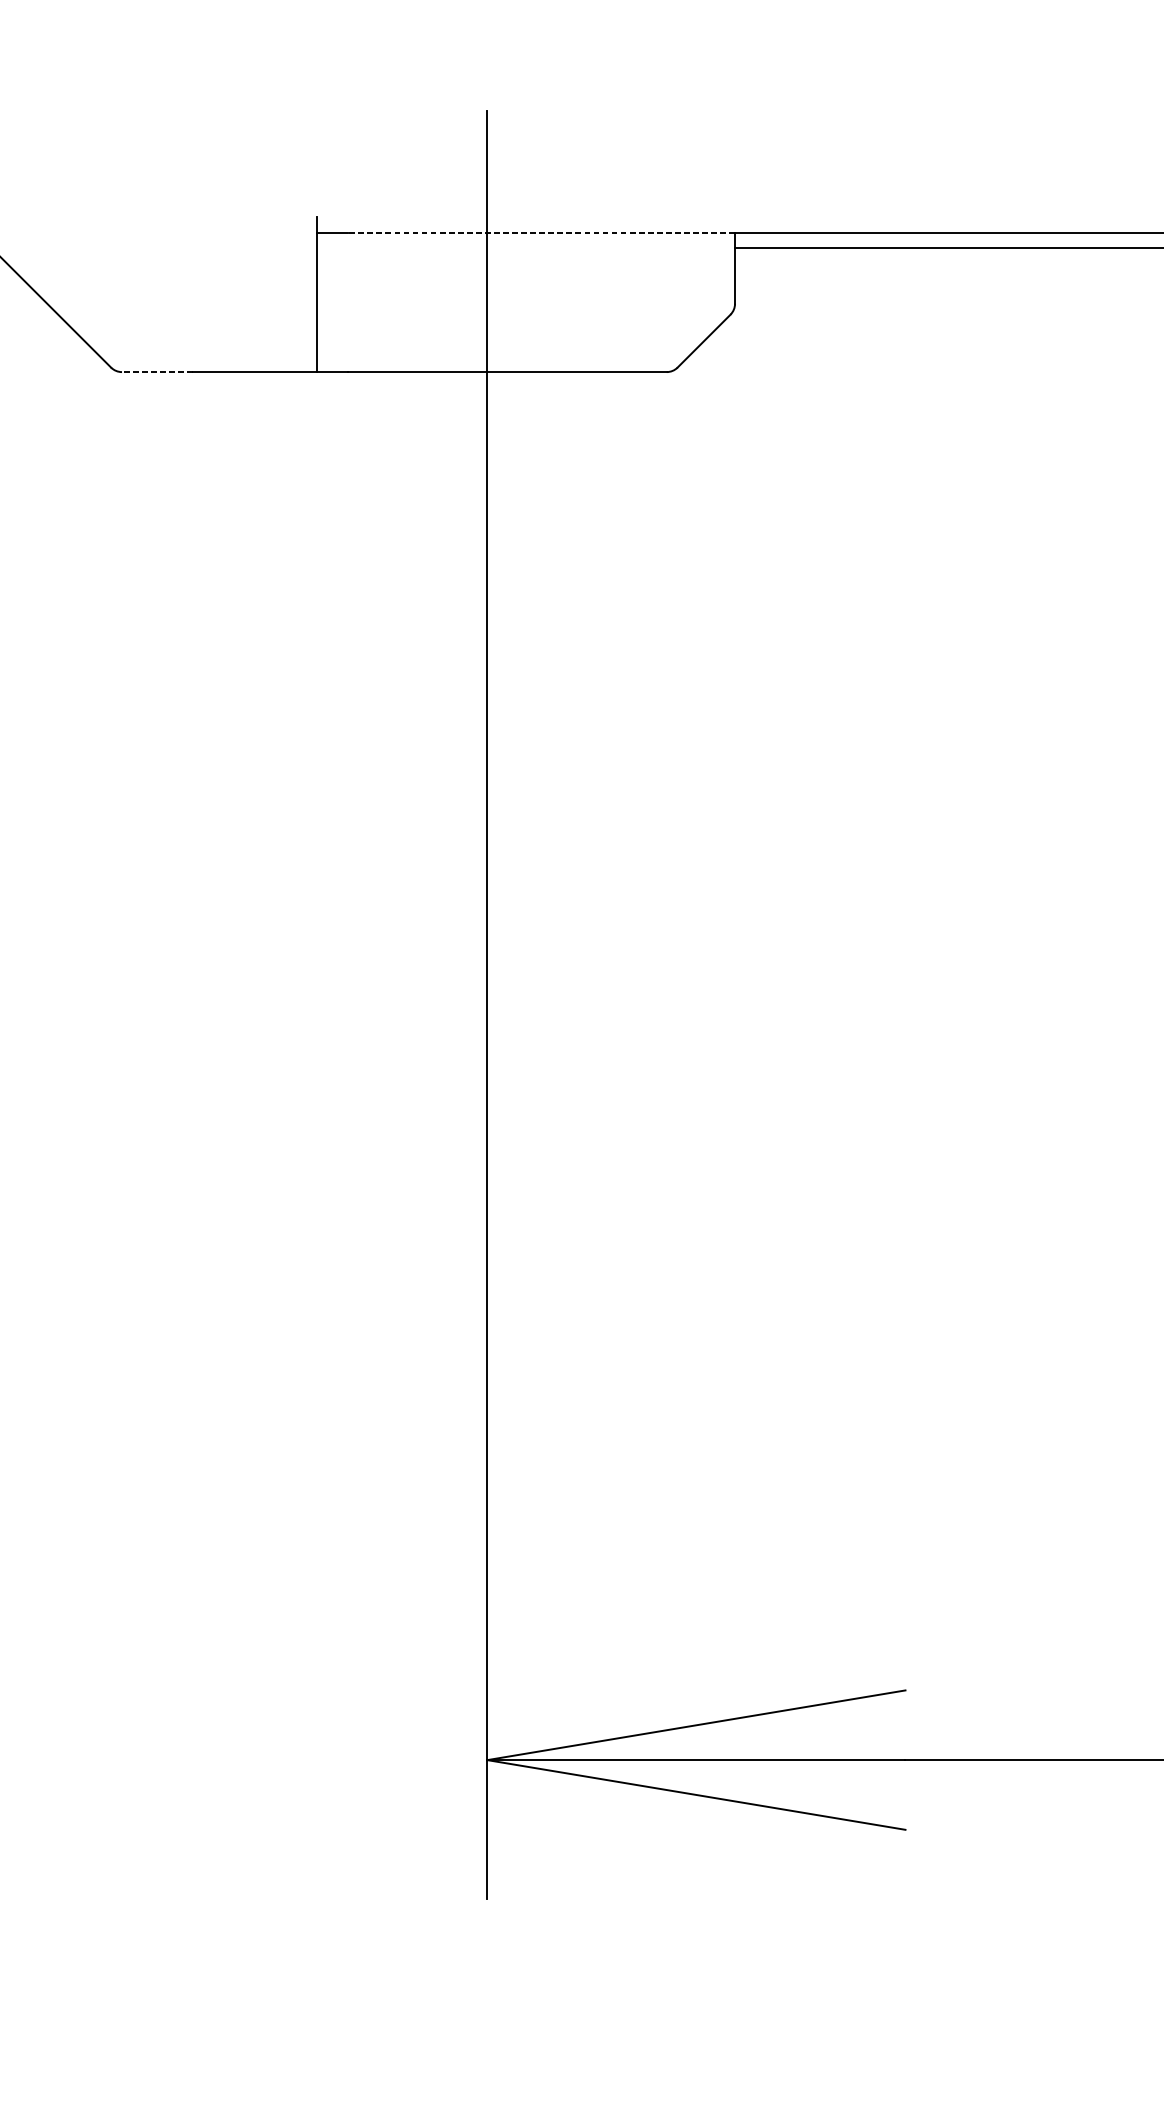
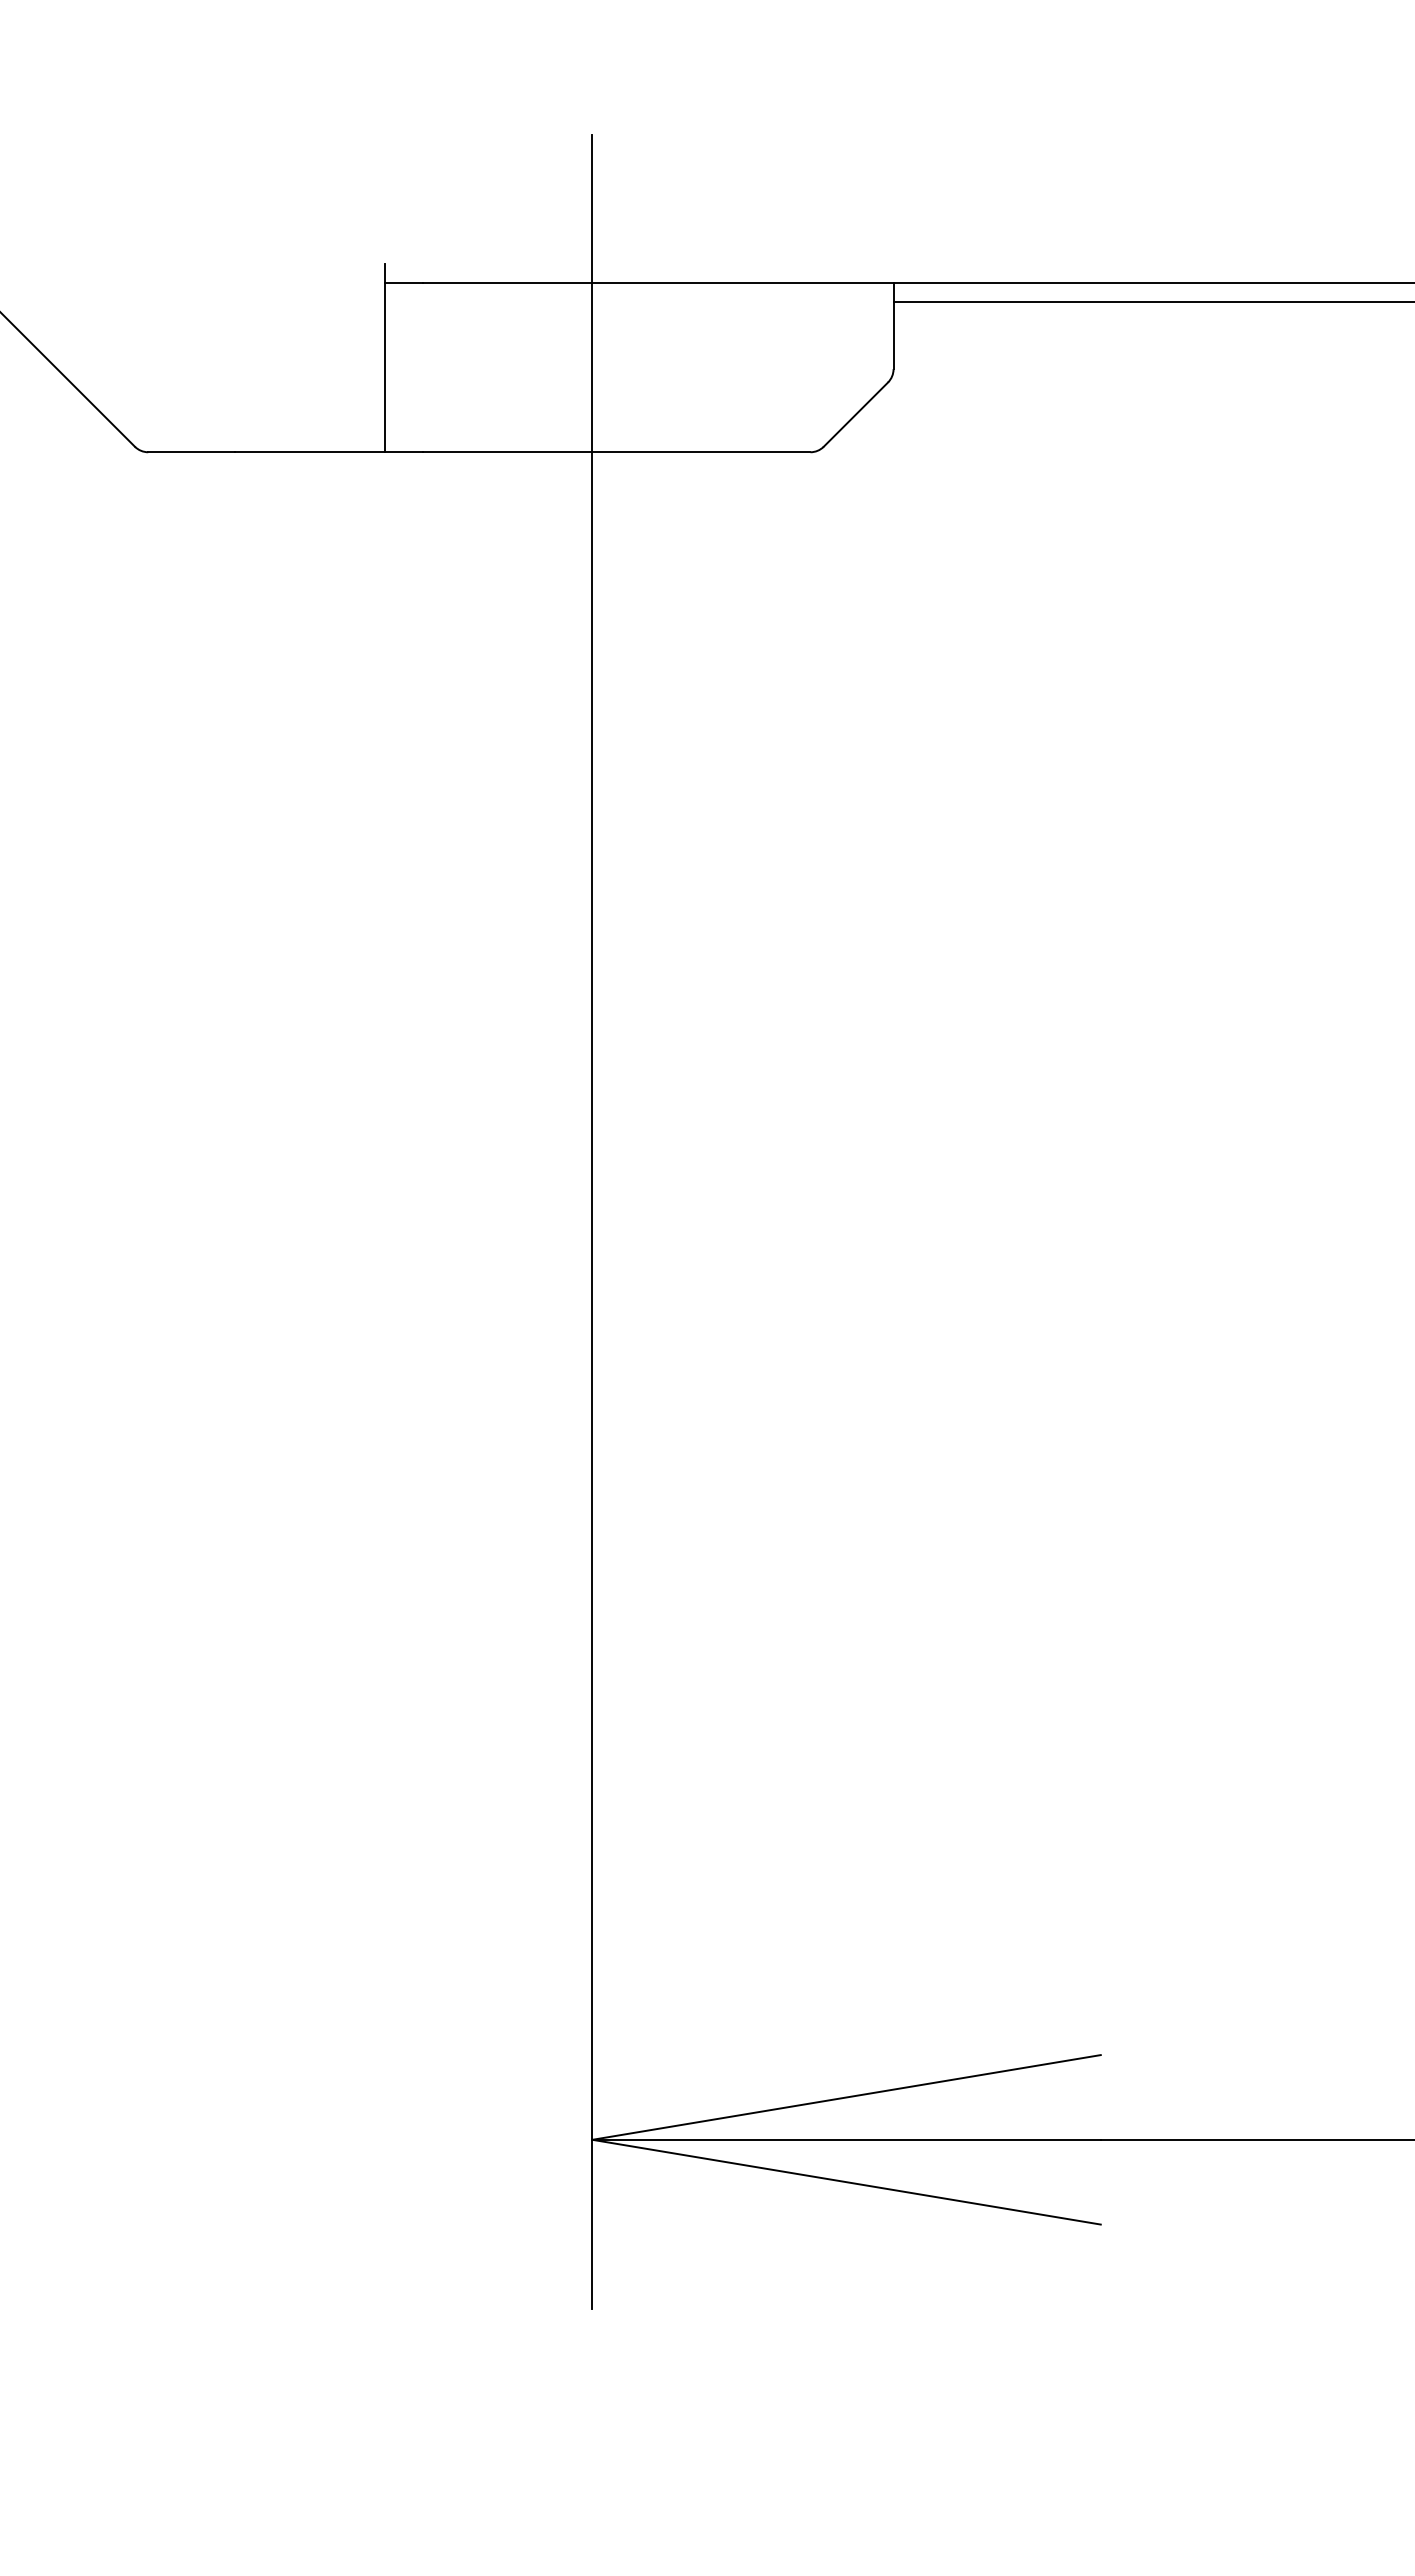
line: (540, 232) -> (657, 282), dashed -> solid
line: (156, 372) -> (190, 452), dashed -> solid

